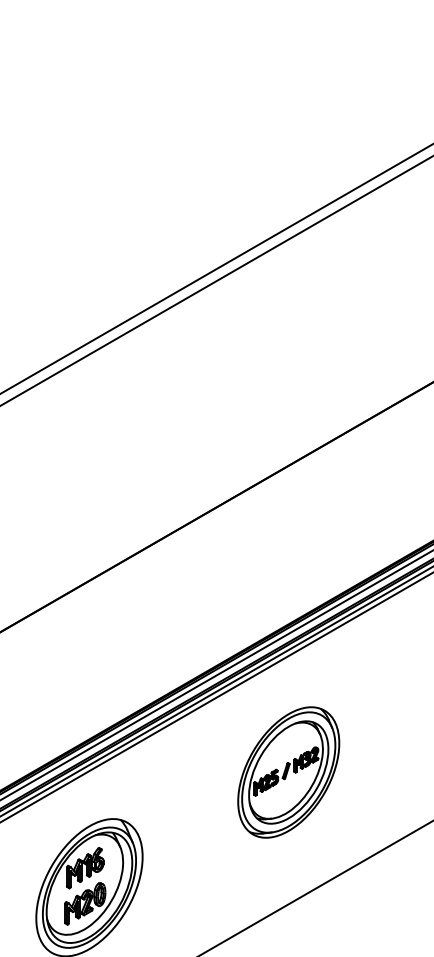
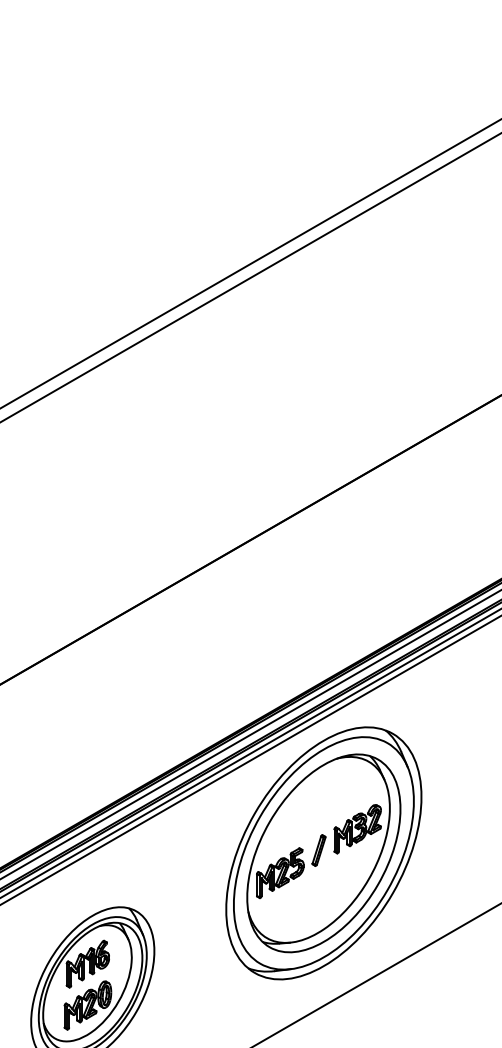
part: (288, 772) -> (323, 853), size x1.67

